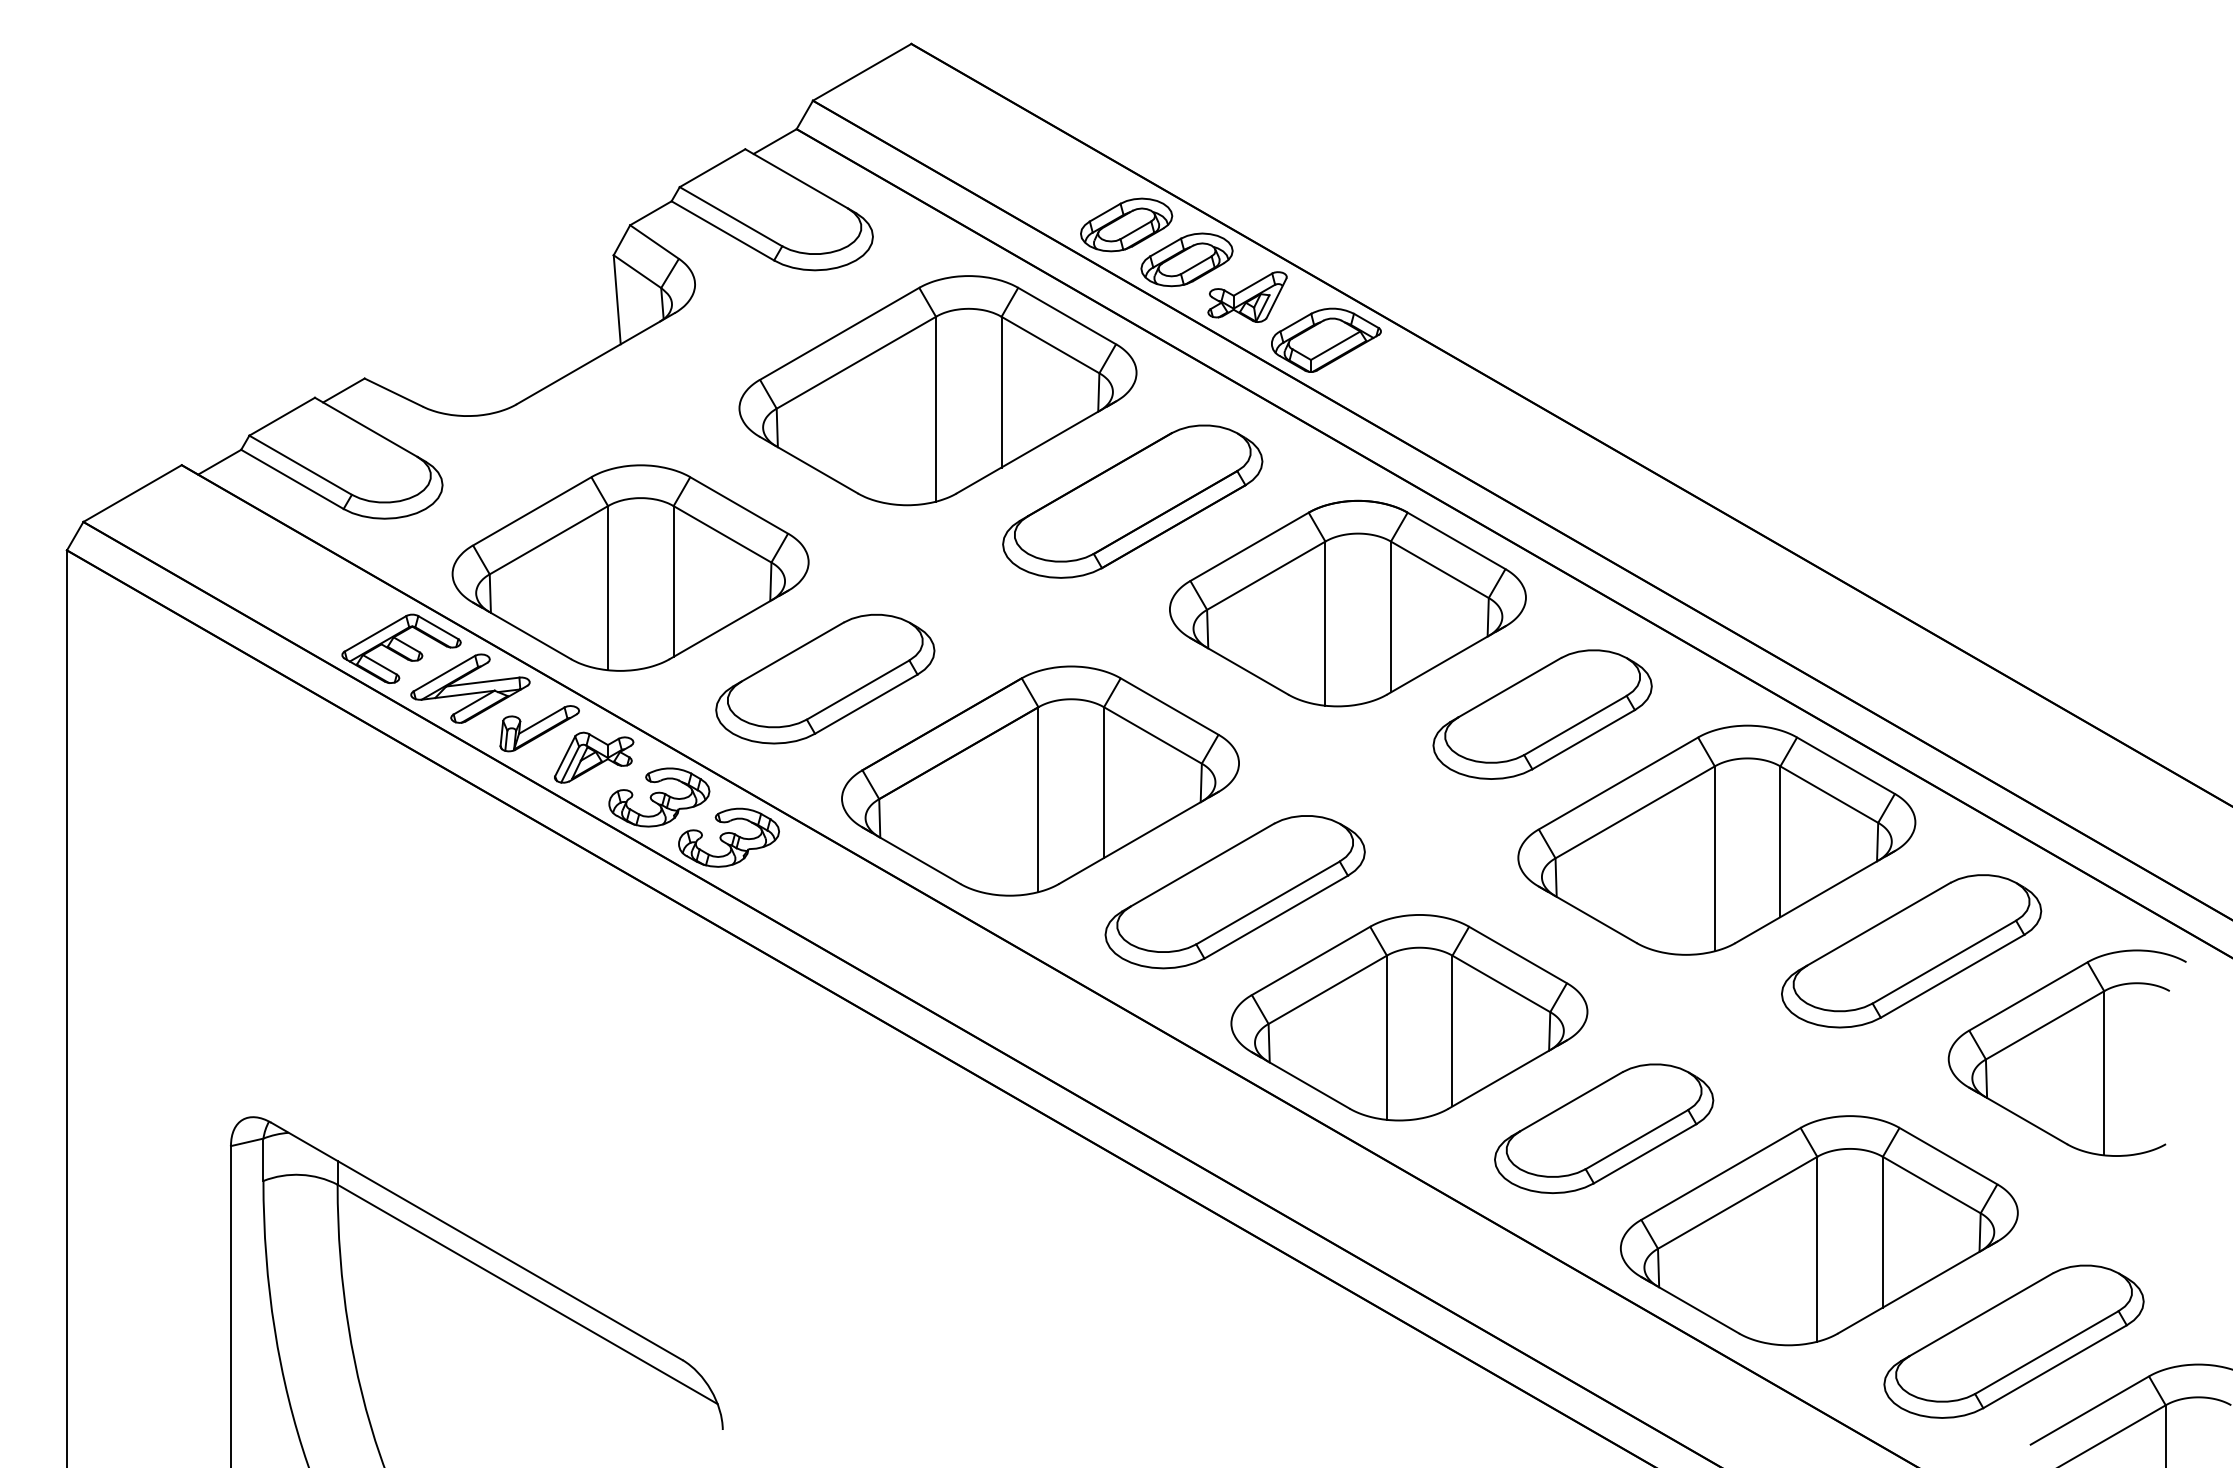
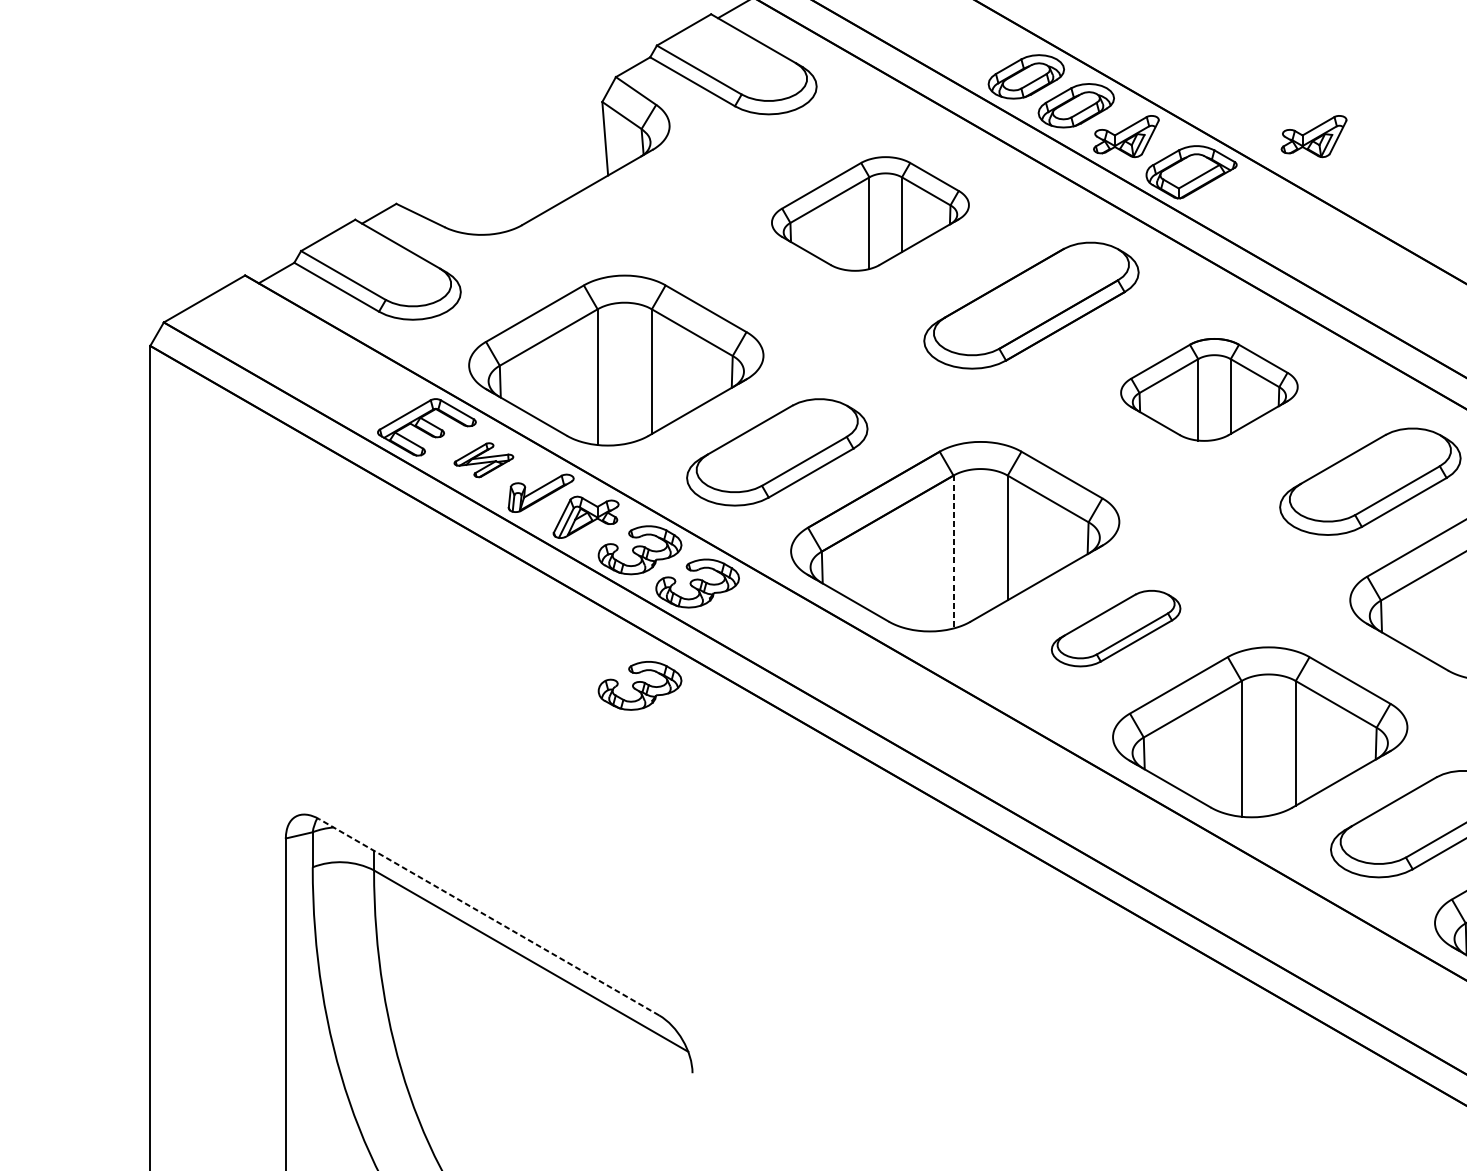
part: (1474, 296) -> (1314, 136), added
part: (937, 390) -> (870, 213), size x0.6
part: (1347, 603) -> (1209, 389), size x0.6
part: (470, 688) -> (483, 460), size x0.6
line: (1038, 800) -> (953, 552), solid -> dashed
part: (1234, 892) -> (1115, 628), size x0.6
part: (659, 961) -> (640, 685), added
line: (476, 1241) -> (488, 917), solid -> dashed

